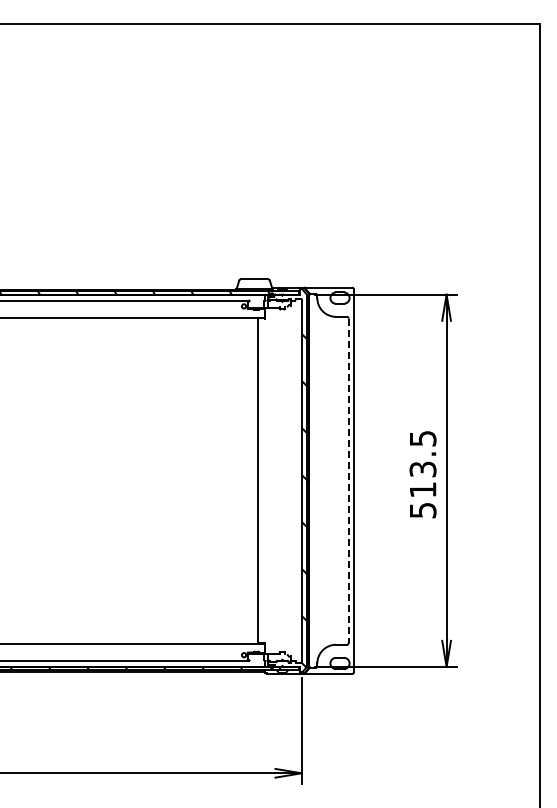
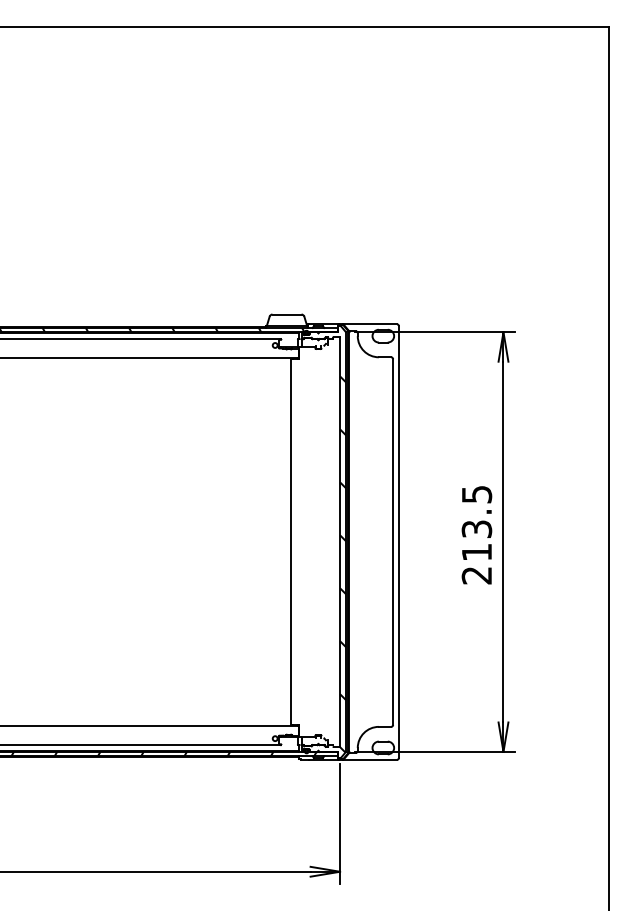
line: (348, 481) -> (392, 542), dashed -> solid
text: (422, 510) -> (476, 575), 513.5 -> 213.5

